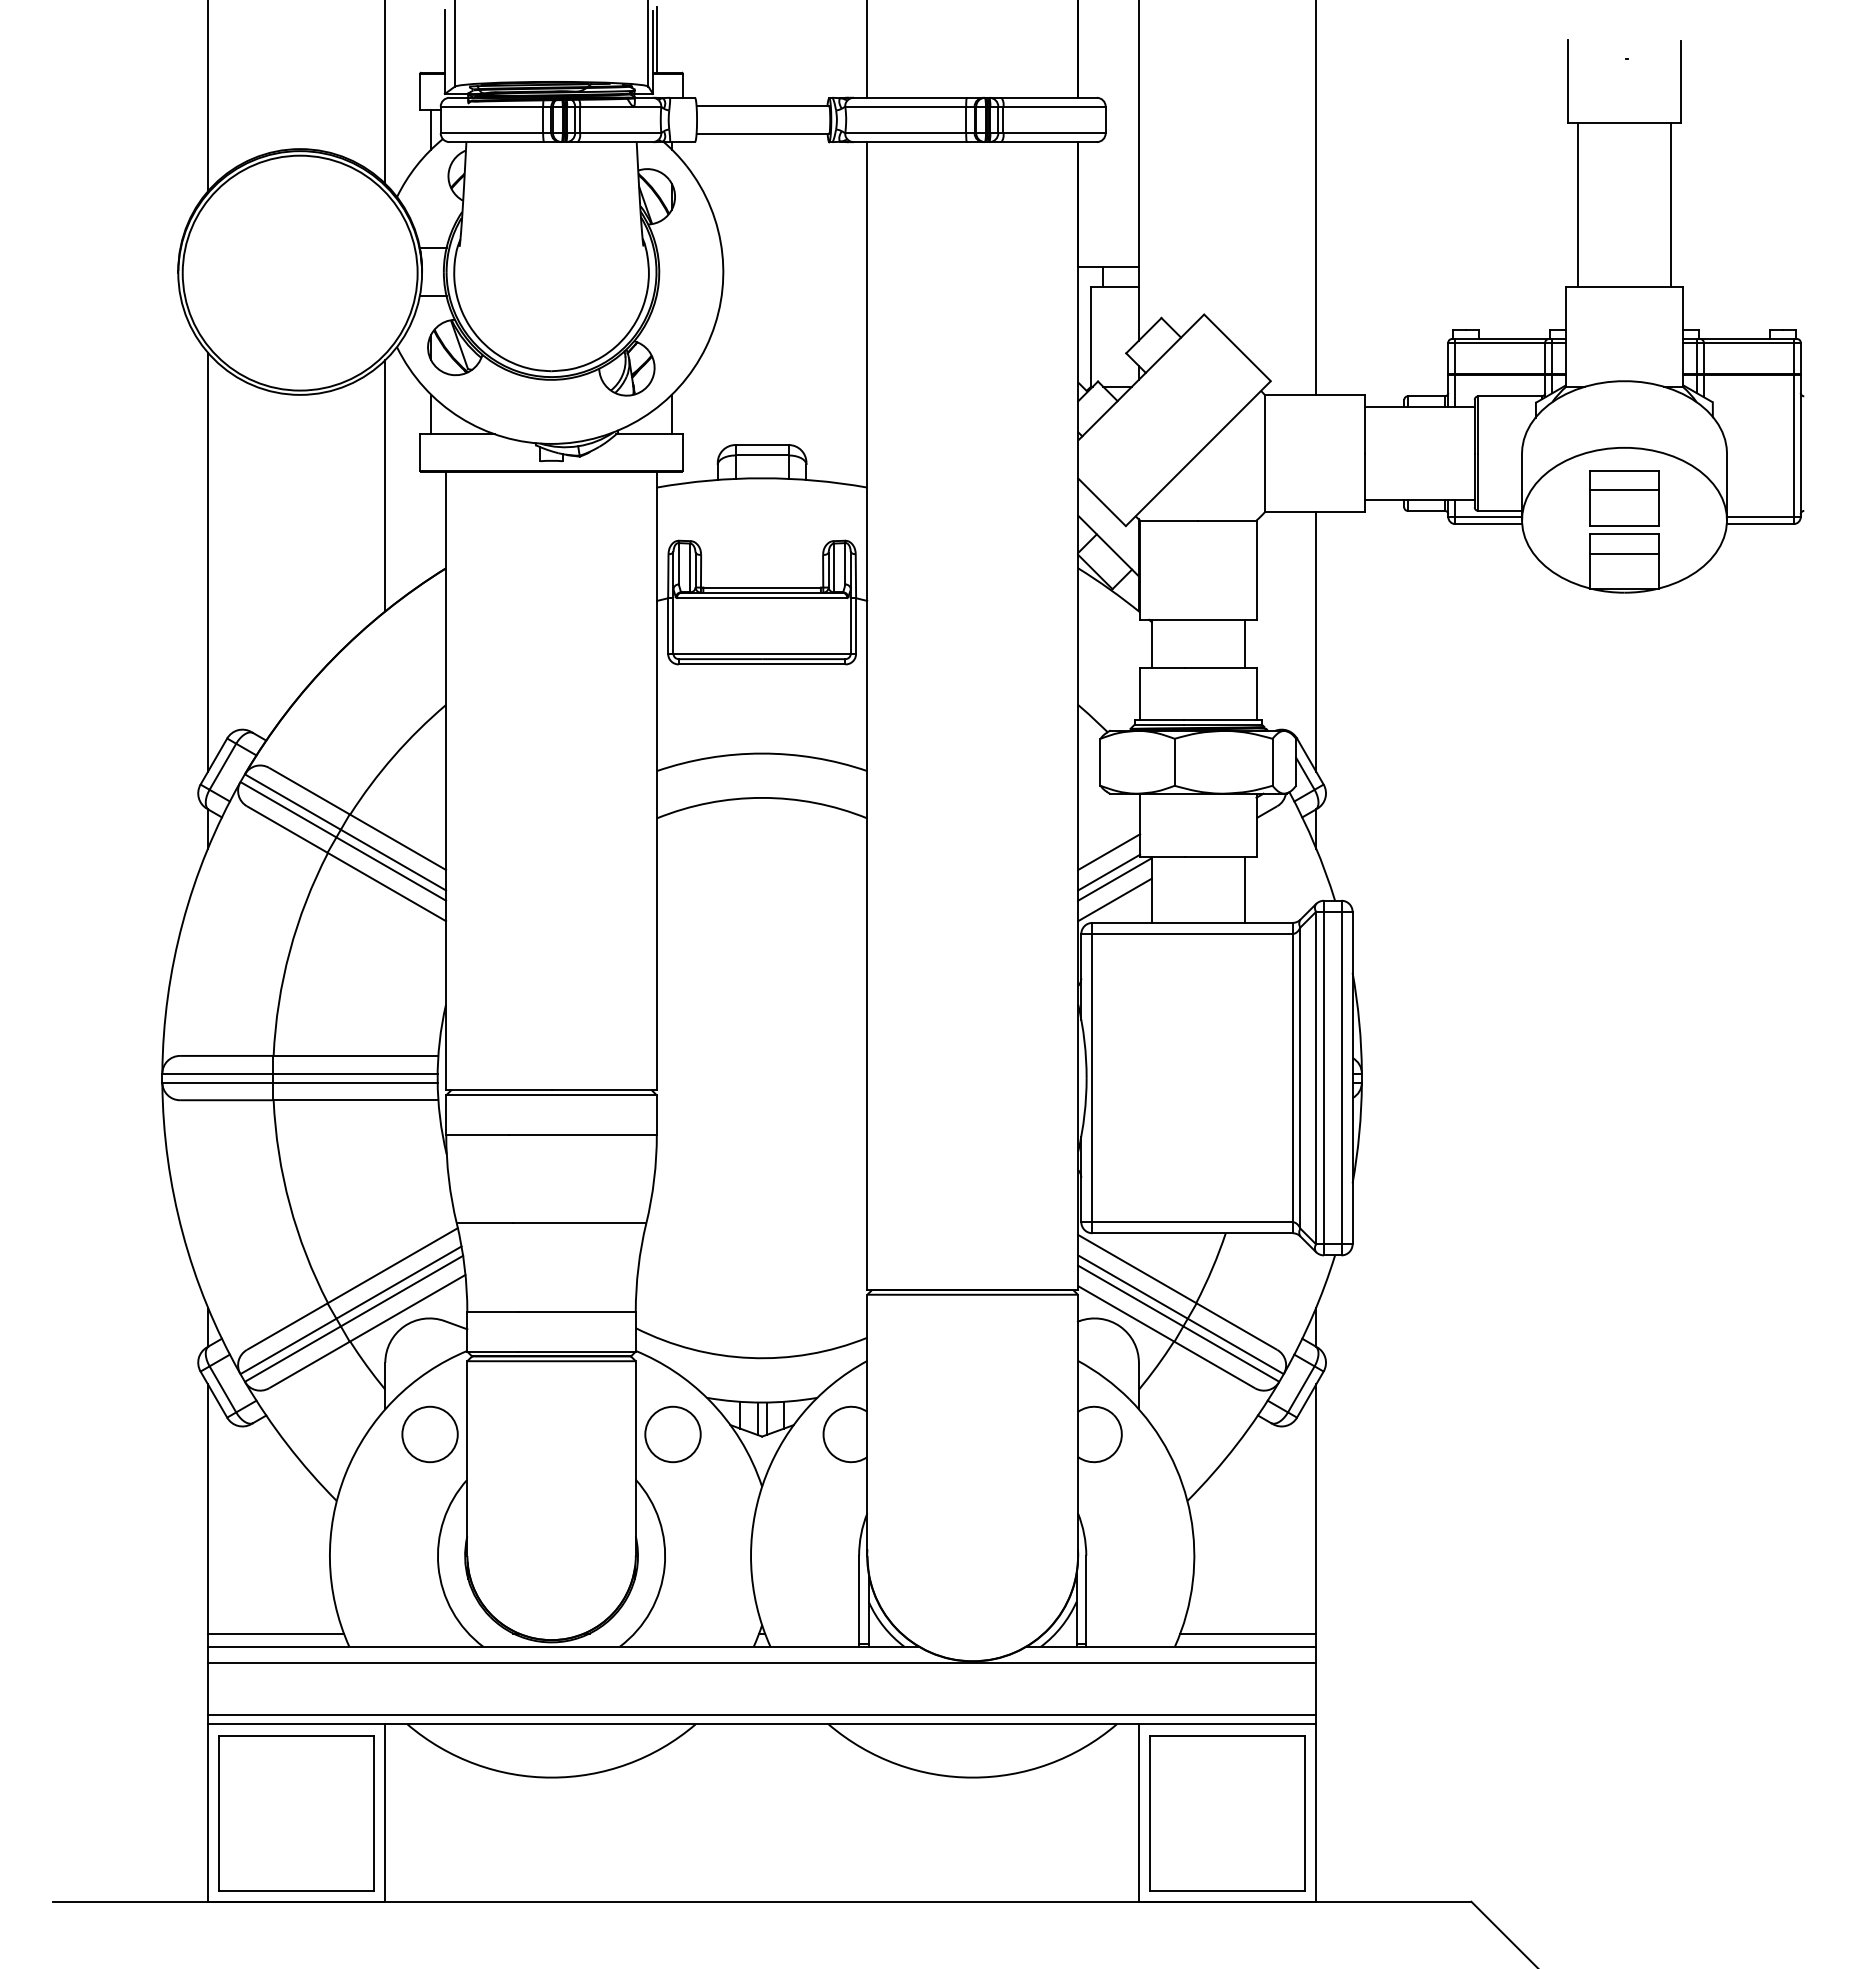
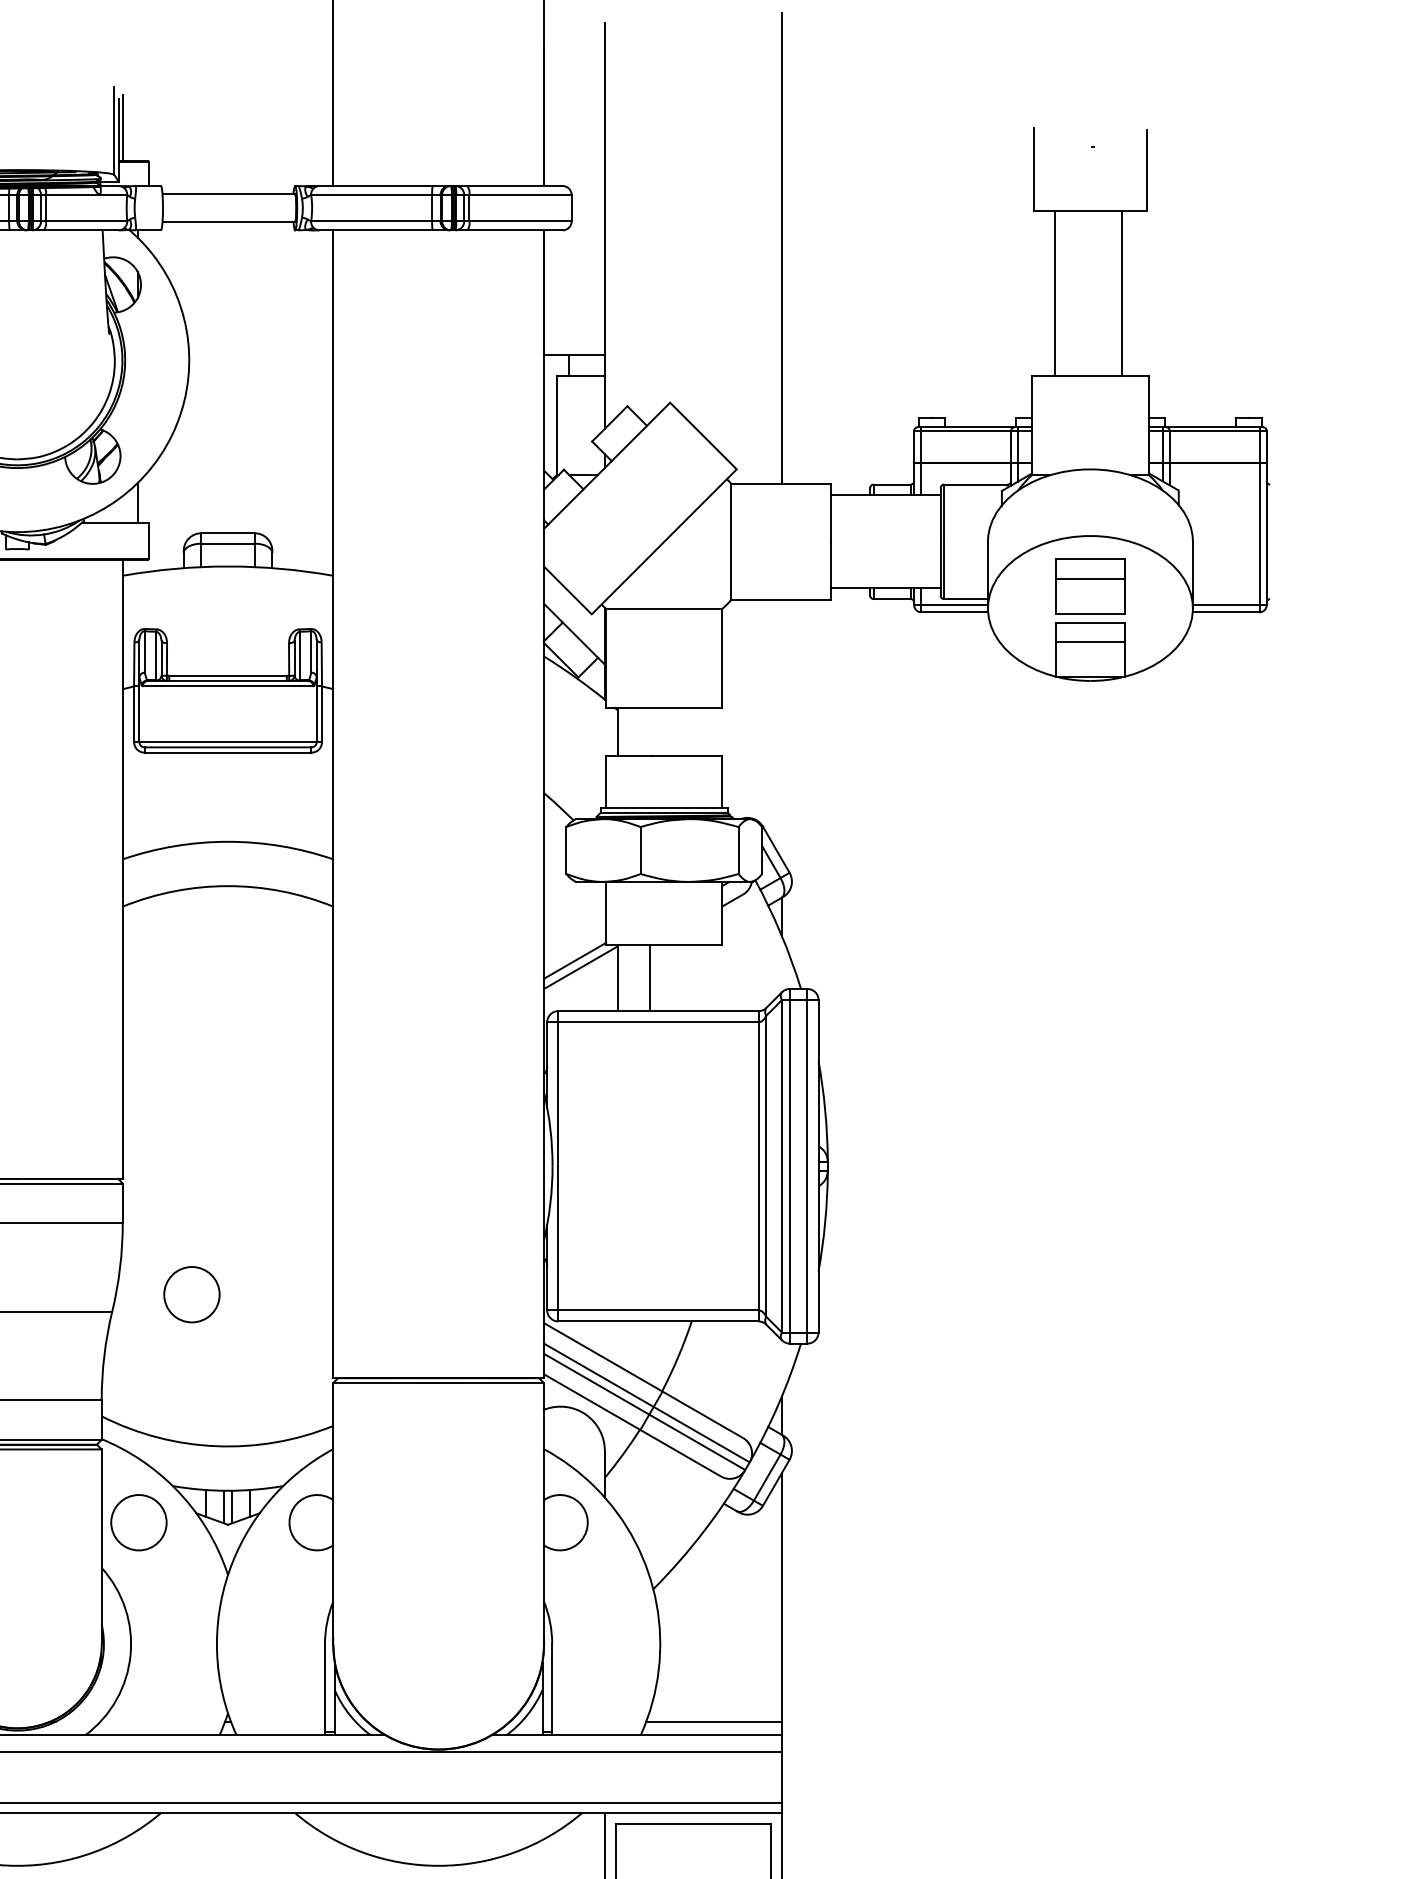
line: (1577, 204) -> (1121, 292), moved
line: (1671, 204) -> (1055, 292), moved
line: (1316, 641) -> (782, 729), removed
line: (1244, 643) -> (710, 731), removed
line: (1109, 852) -> (575, 940), removed
line: (1244, 889) -> (649, 977), moved
line: (1114, 899) -> (580, 987), removed
circle: (725, 1206) -> (191, 1294), added

